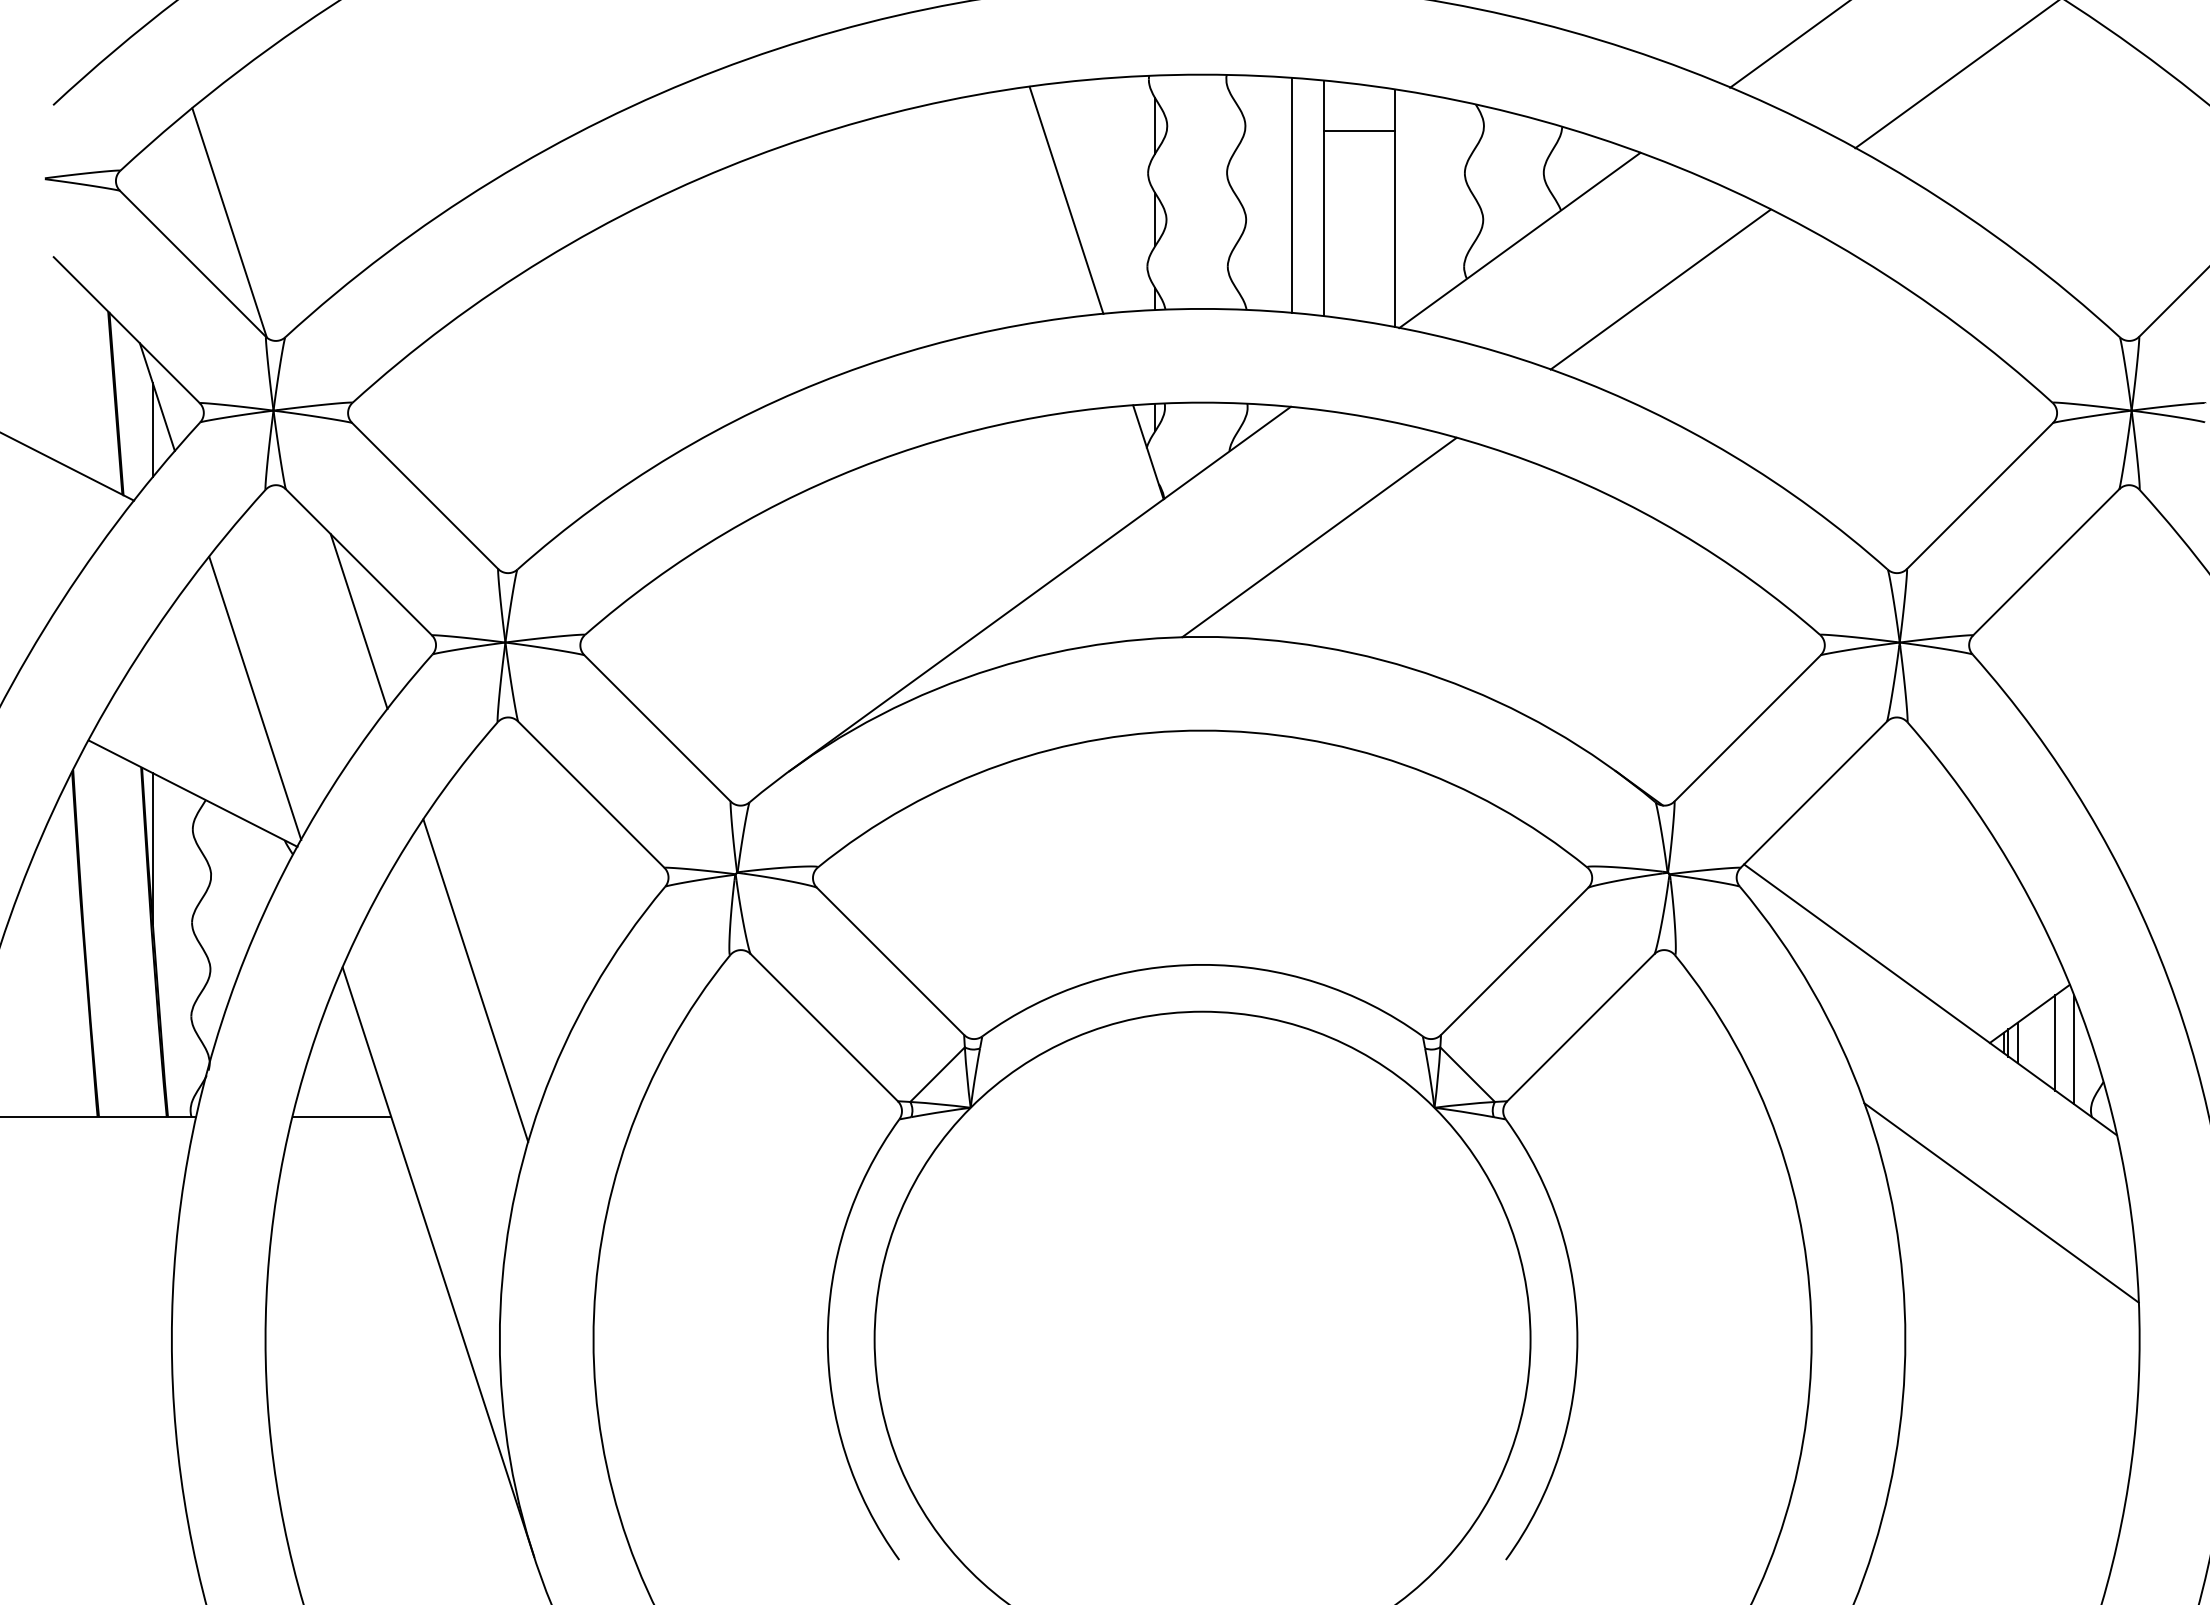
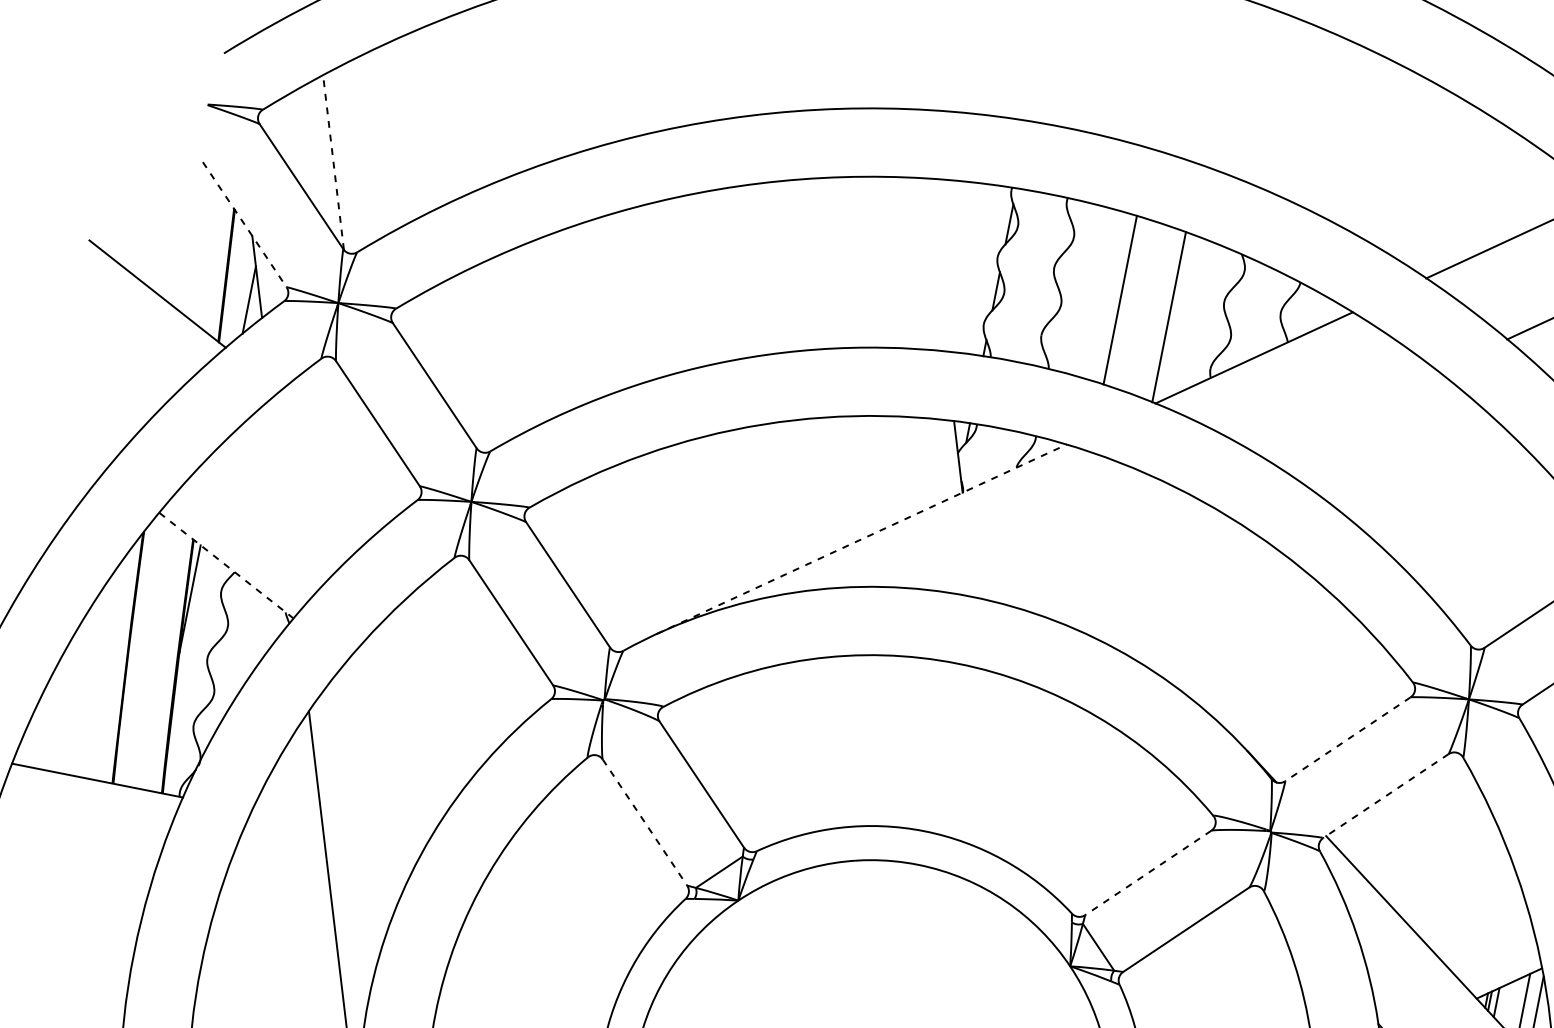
line: (1359, 130) -> (1154, 256), removed
line: (1292, 195) -> (1097, 293), removed
line: (1066, 199) -> (935, 264), removed
line: (229, 223) -> (333, 163), solid -> dashed
line: (1660, 289) -> (1347, 412), removed
line: (127, 330) -> (245, 225), solid -> dashed
line: (1319, 537) -> (1068, 542), removed
line: (1040, 588) -> (861, 539), solid -> dashed
line: (358, 621) -> (369, 466), removed
line: (255, 697) -> (284, 505), removed
line: (1747, 728) -> (1347, 739), solid -> dashed
line: (192, 793) -> (226, 565), solid -> dashed
line: (1813, 795) -> (1385, 796), solid -> dashed
line: (1514, 961) -> (1148, 873), solid -> dashed
line: (475, 980) -> (402, 739), removed
line: (824, 1028) -> (645, 823), solid -> dashed
line: (341, 1117) -> (286, 818), removed

